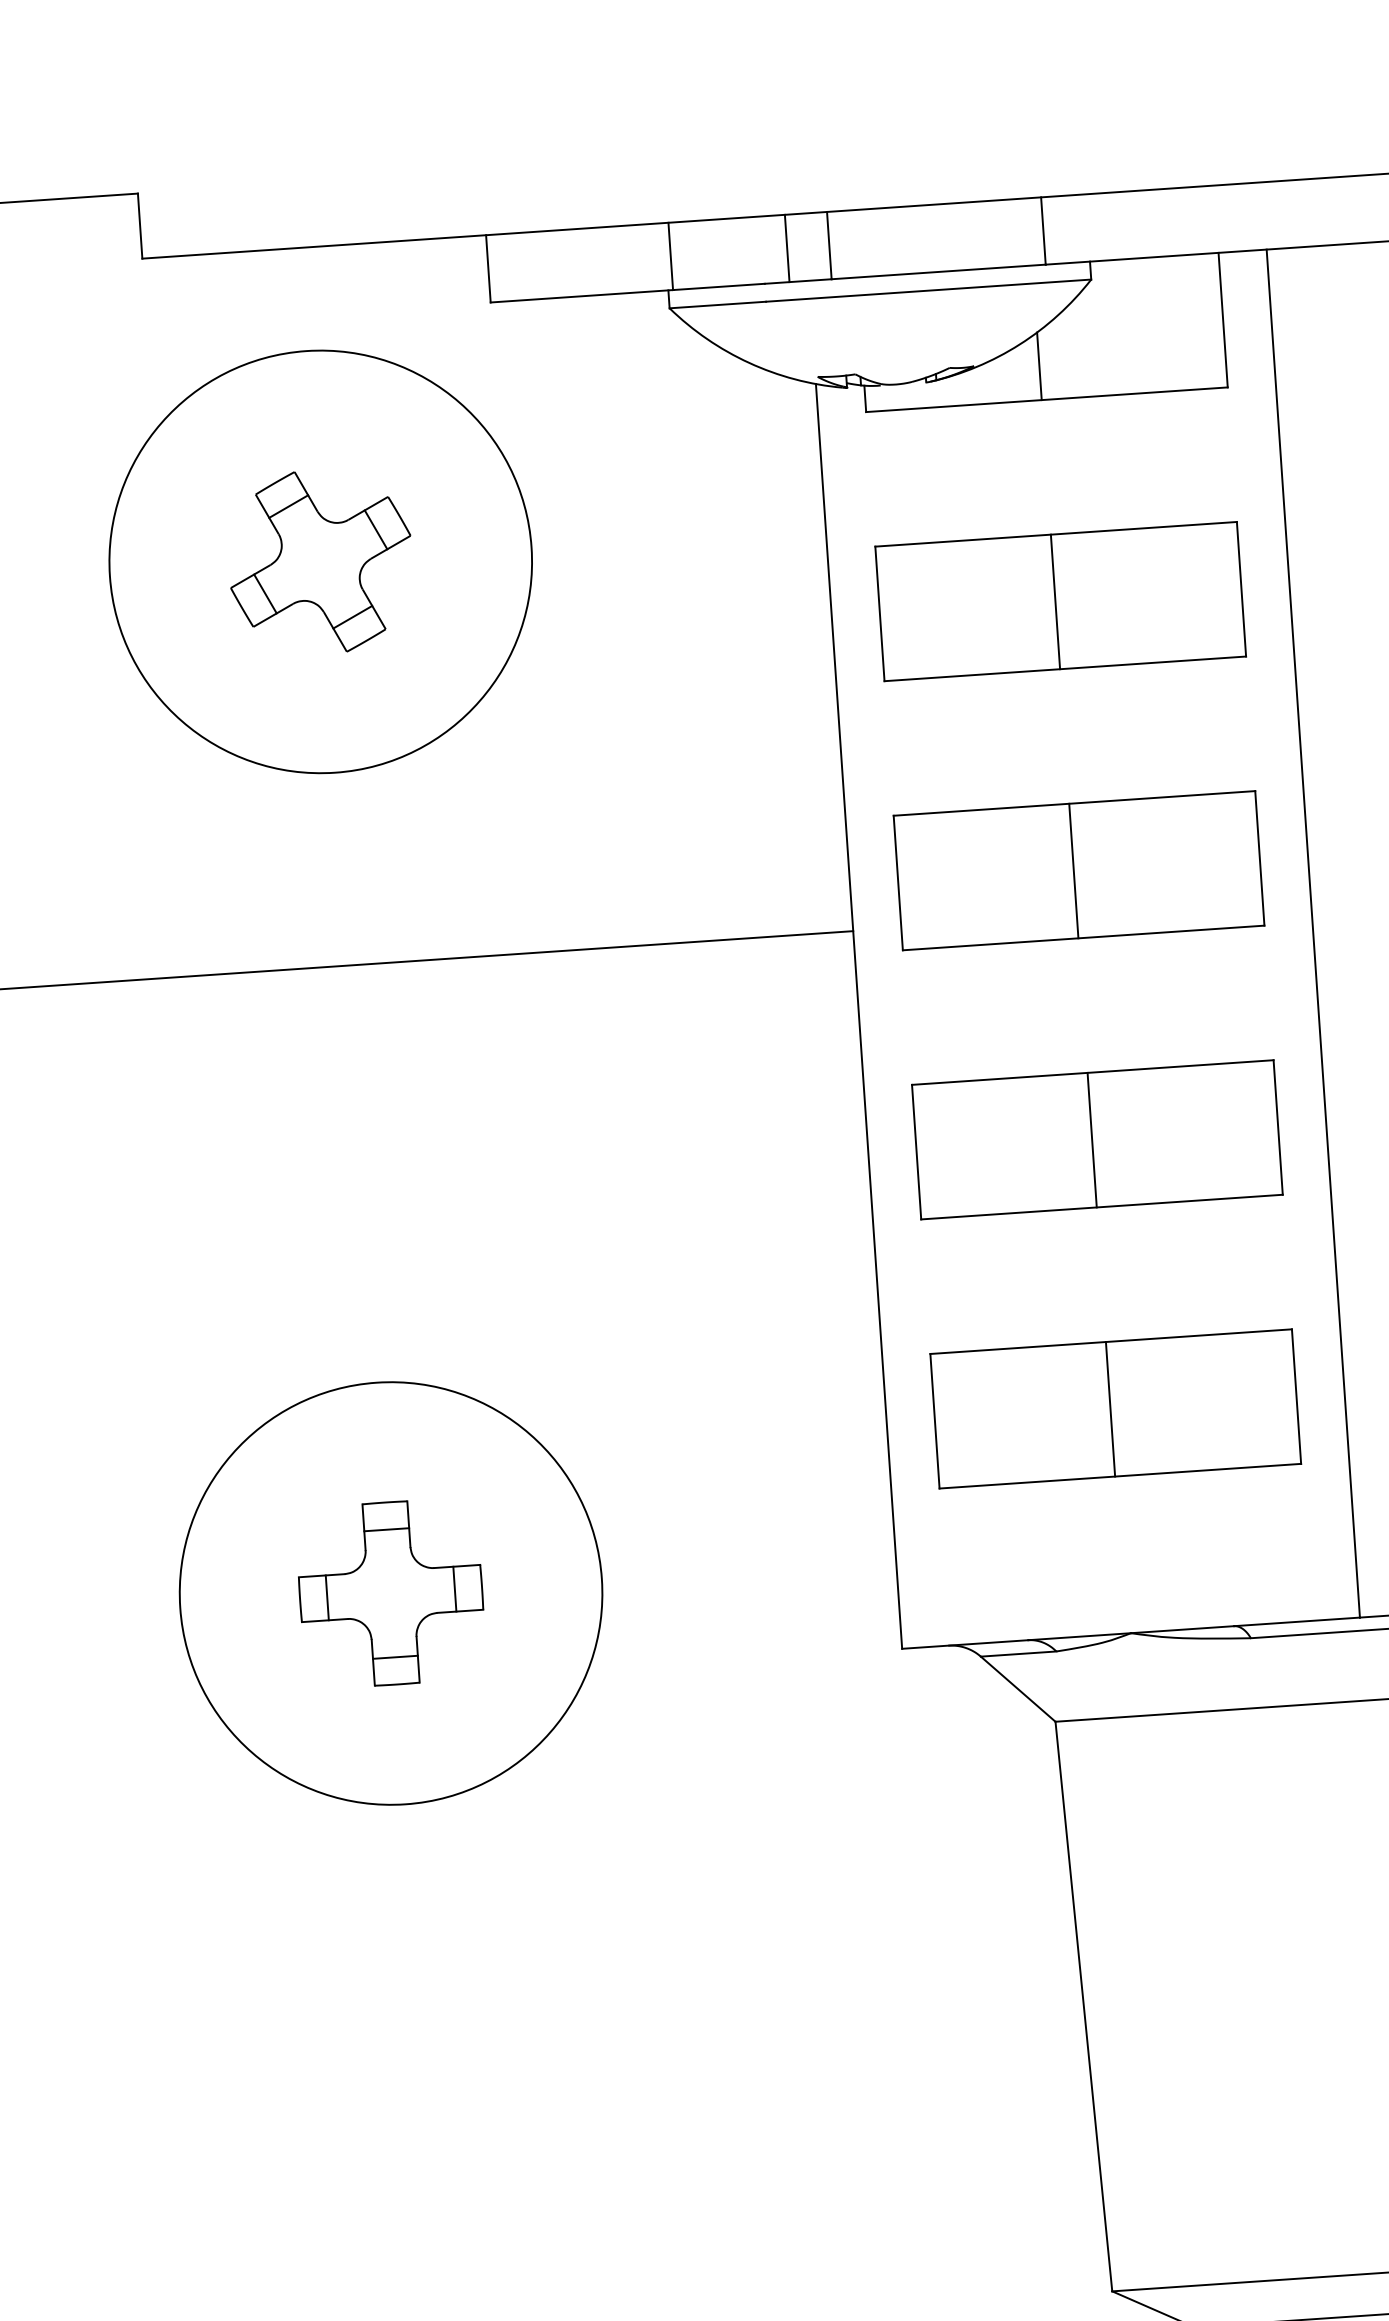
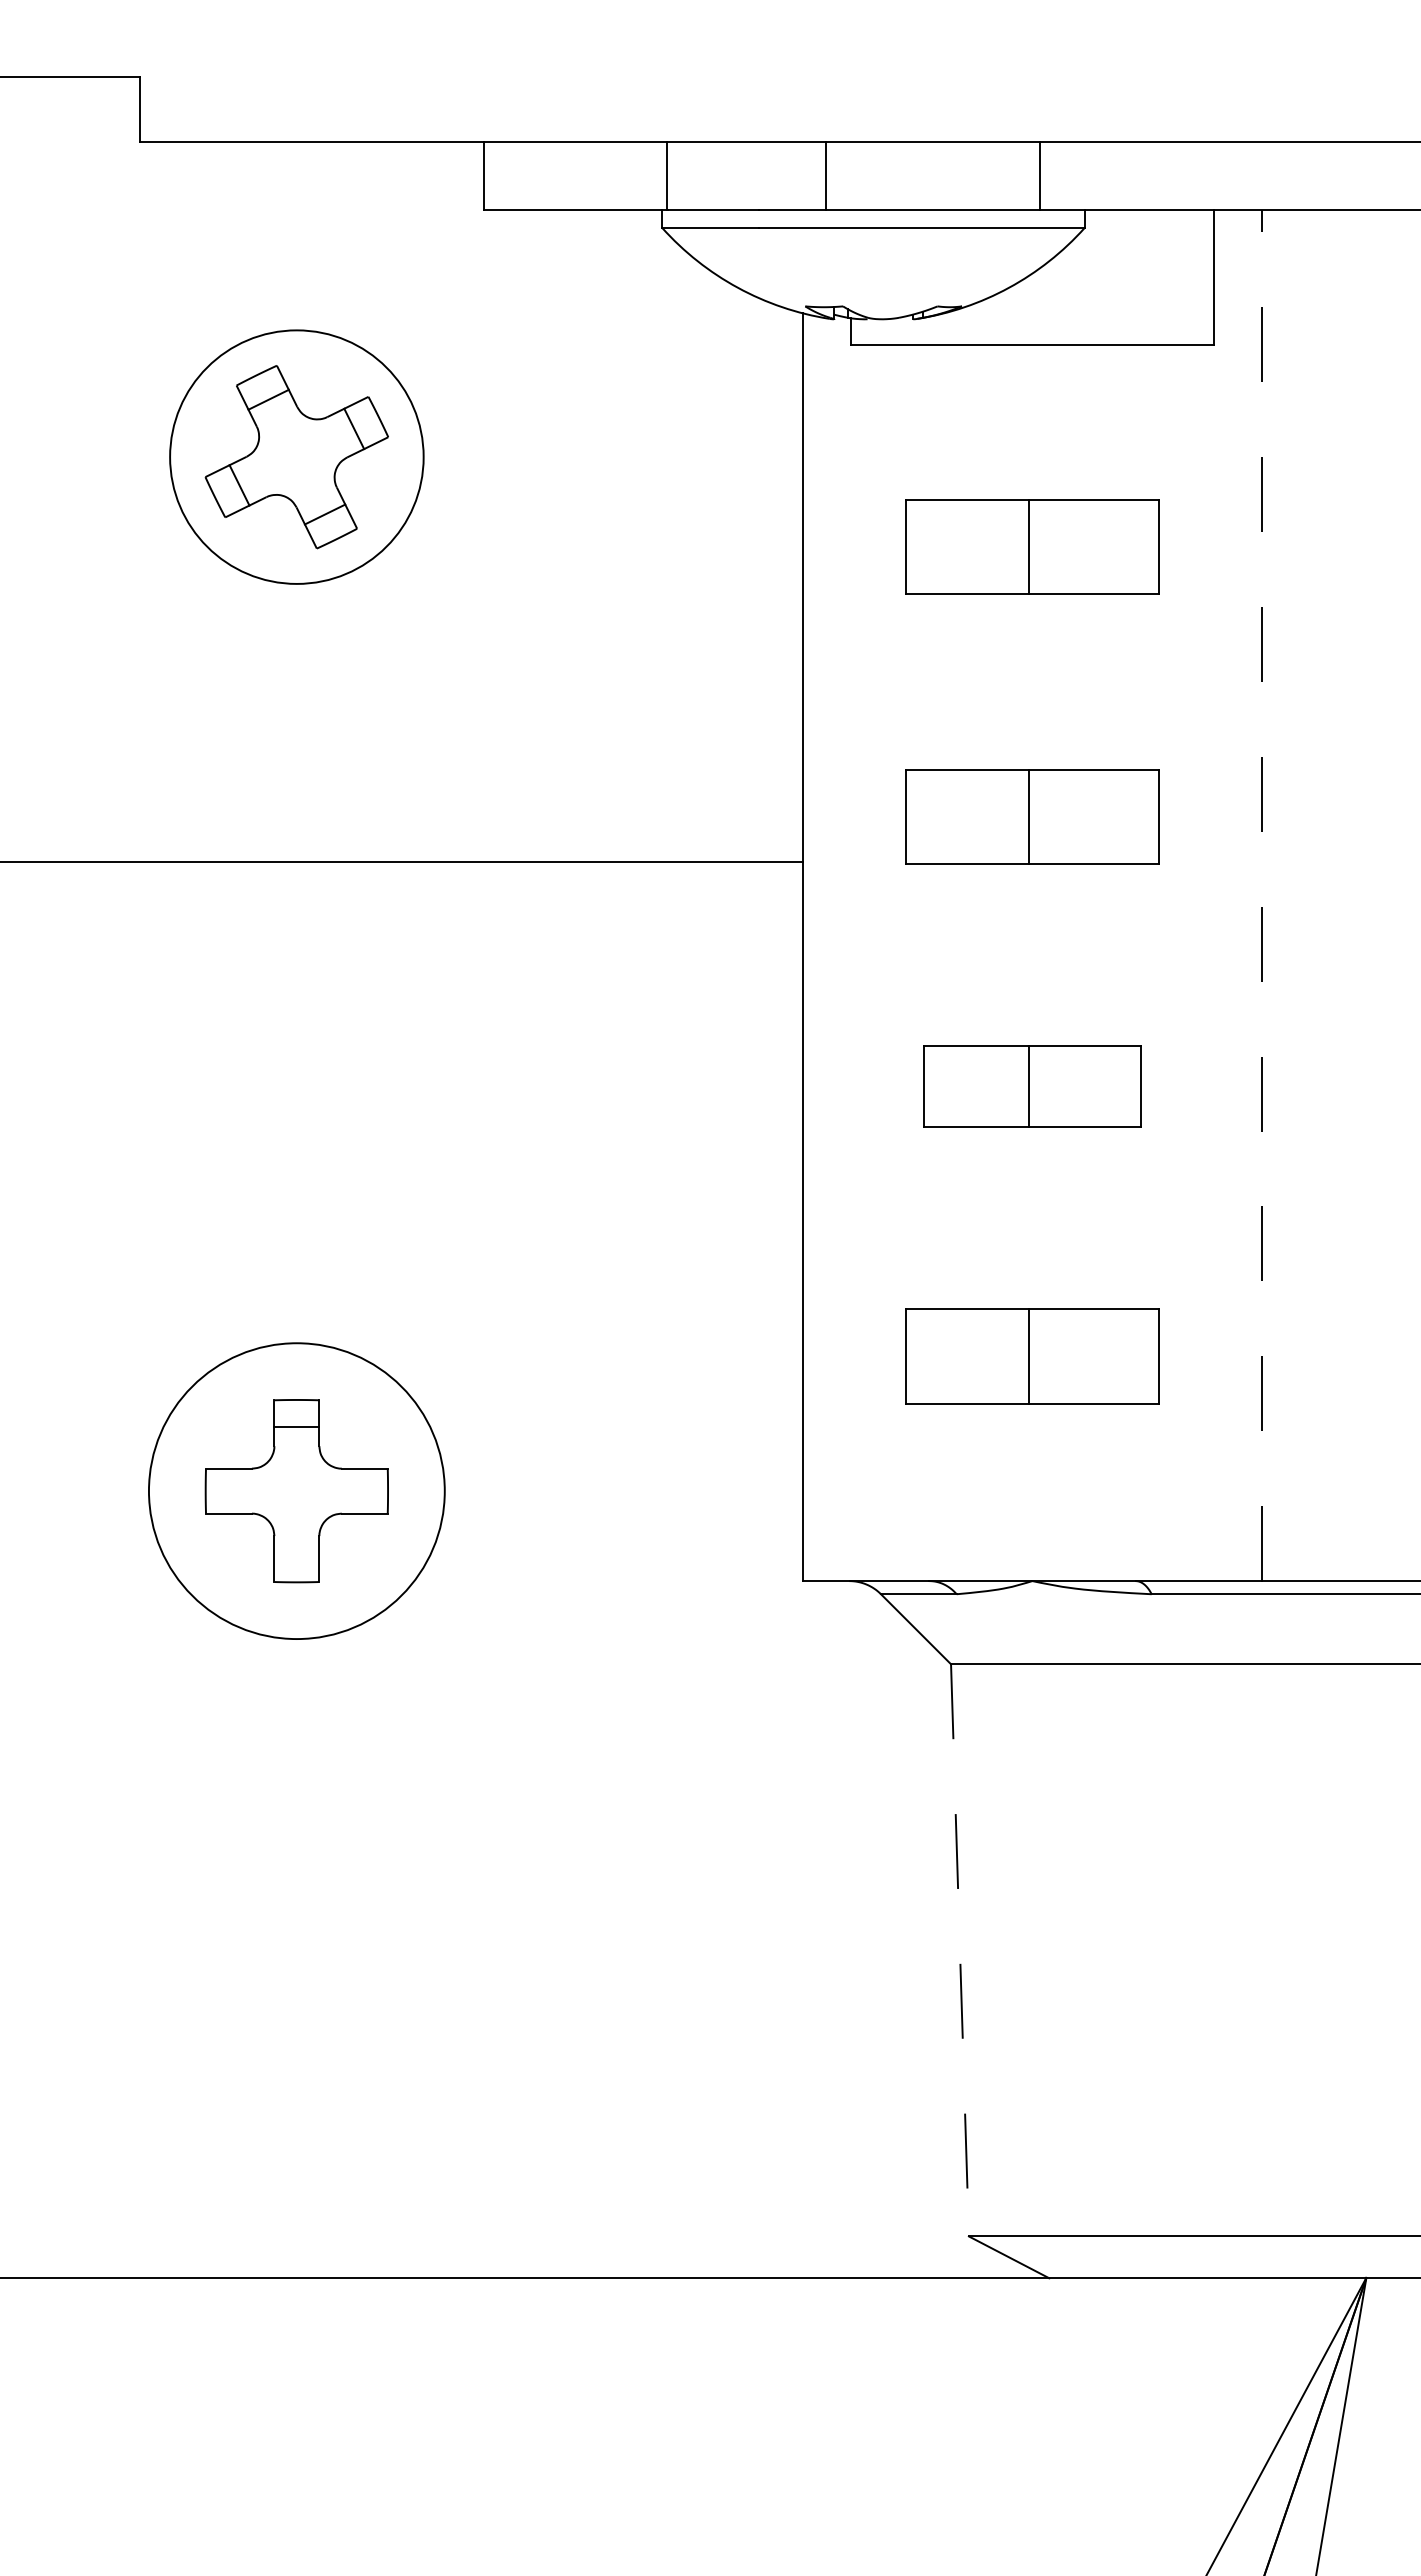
line: (787, 247) -> (783, 175), removed
line: (1039, 365) -> (1027, 310), removed
circle: (320, 561) -> (296, 456), size x0.6
part: (1060, 602) -> (1032, 547), size x0.7
part: (1079, 870) -> (1032, 816), size x0.7
line: (1312, 933) -> (1261, 895), solid -> dashed
part: (1097, 1139) -> (1032, 1086), size x0.6
part: (1115, 1409) -> (1032, 1356), size x0.7
line: (454, 1588) -> (360, 1490), removed
circle: (390, 1592) -> (296, 1490), size x0.7
line: (326, 1597) -> (232, 1490), removed
line: (395, 1657) -> (296, 1555), removed
line: (1084, 2006) -> (960, 1950), solid -> dashed

